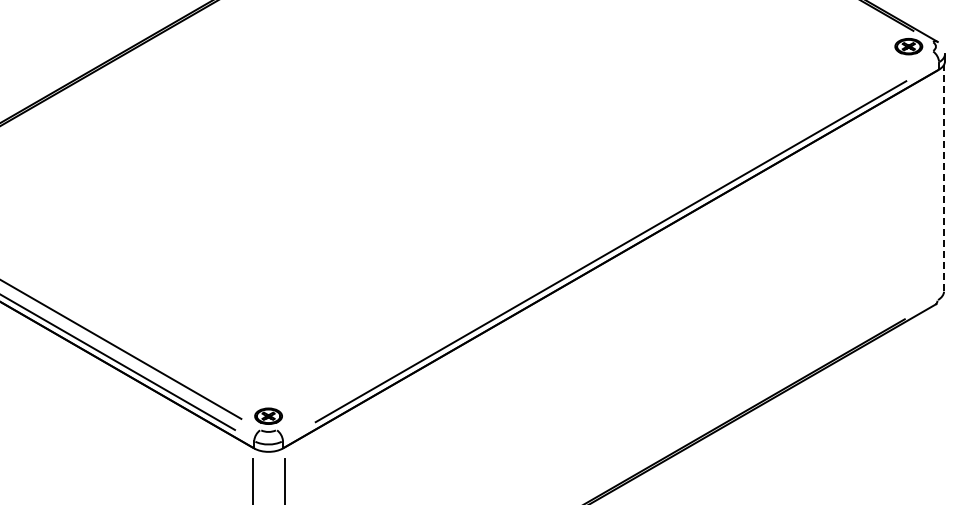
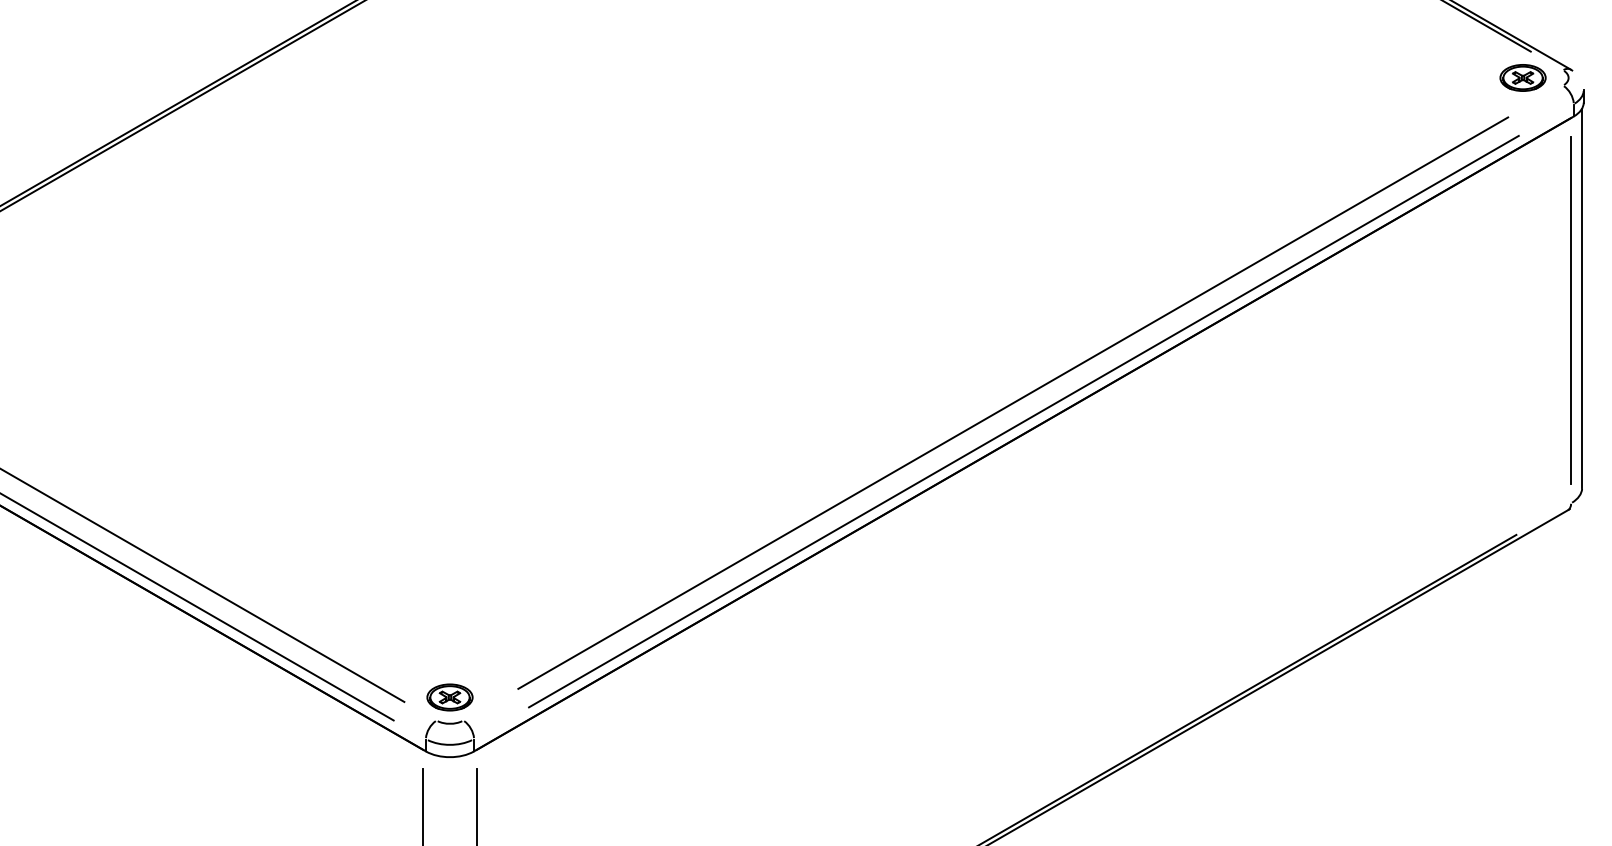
line: (944, 177) -> (1582, 297), dashed -> solid
line: (937, 185) -> (1571, 310), added
line: (604, 240) -> (1012, 402), added

